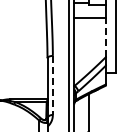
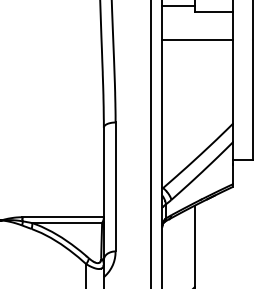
line: (106, 36) -> (232, 80), dashed -> solid
line: (52, 85) -> (114, 187), dashed -> solid

